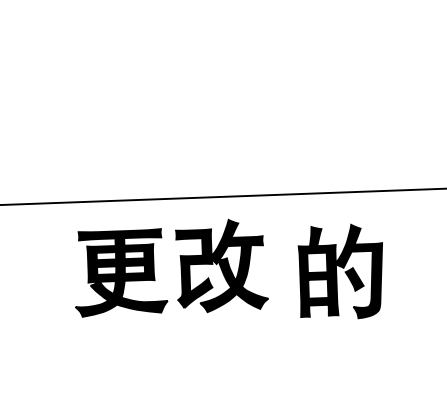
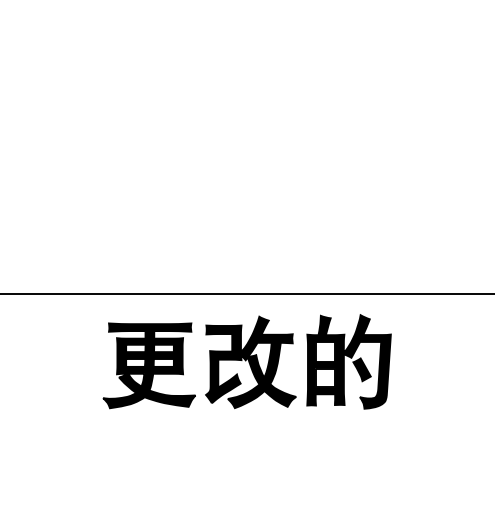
part: (340, 271) -> (348, 361), moved

